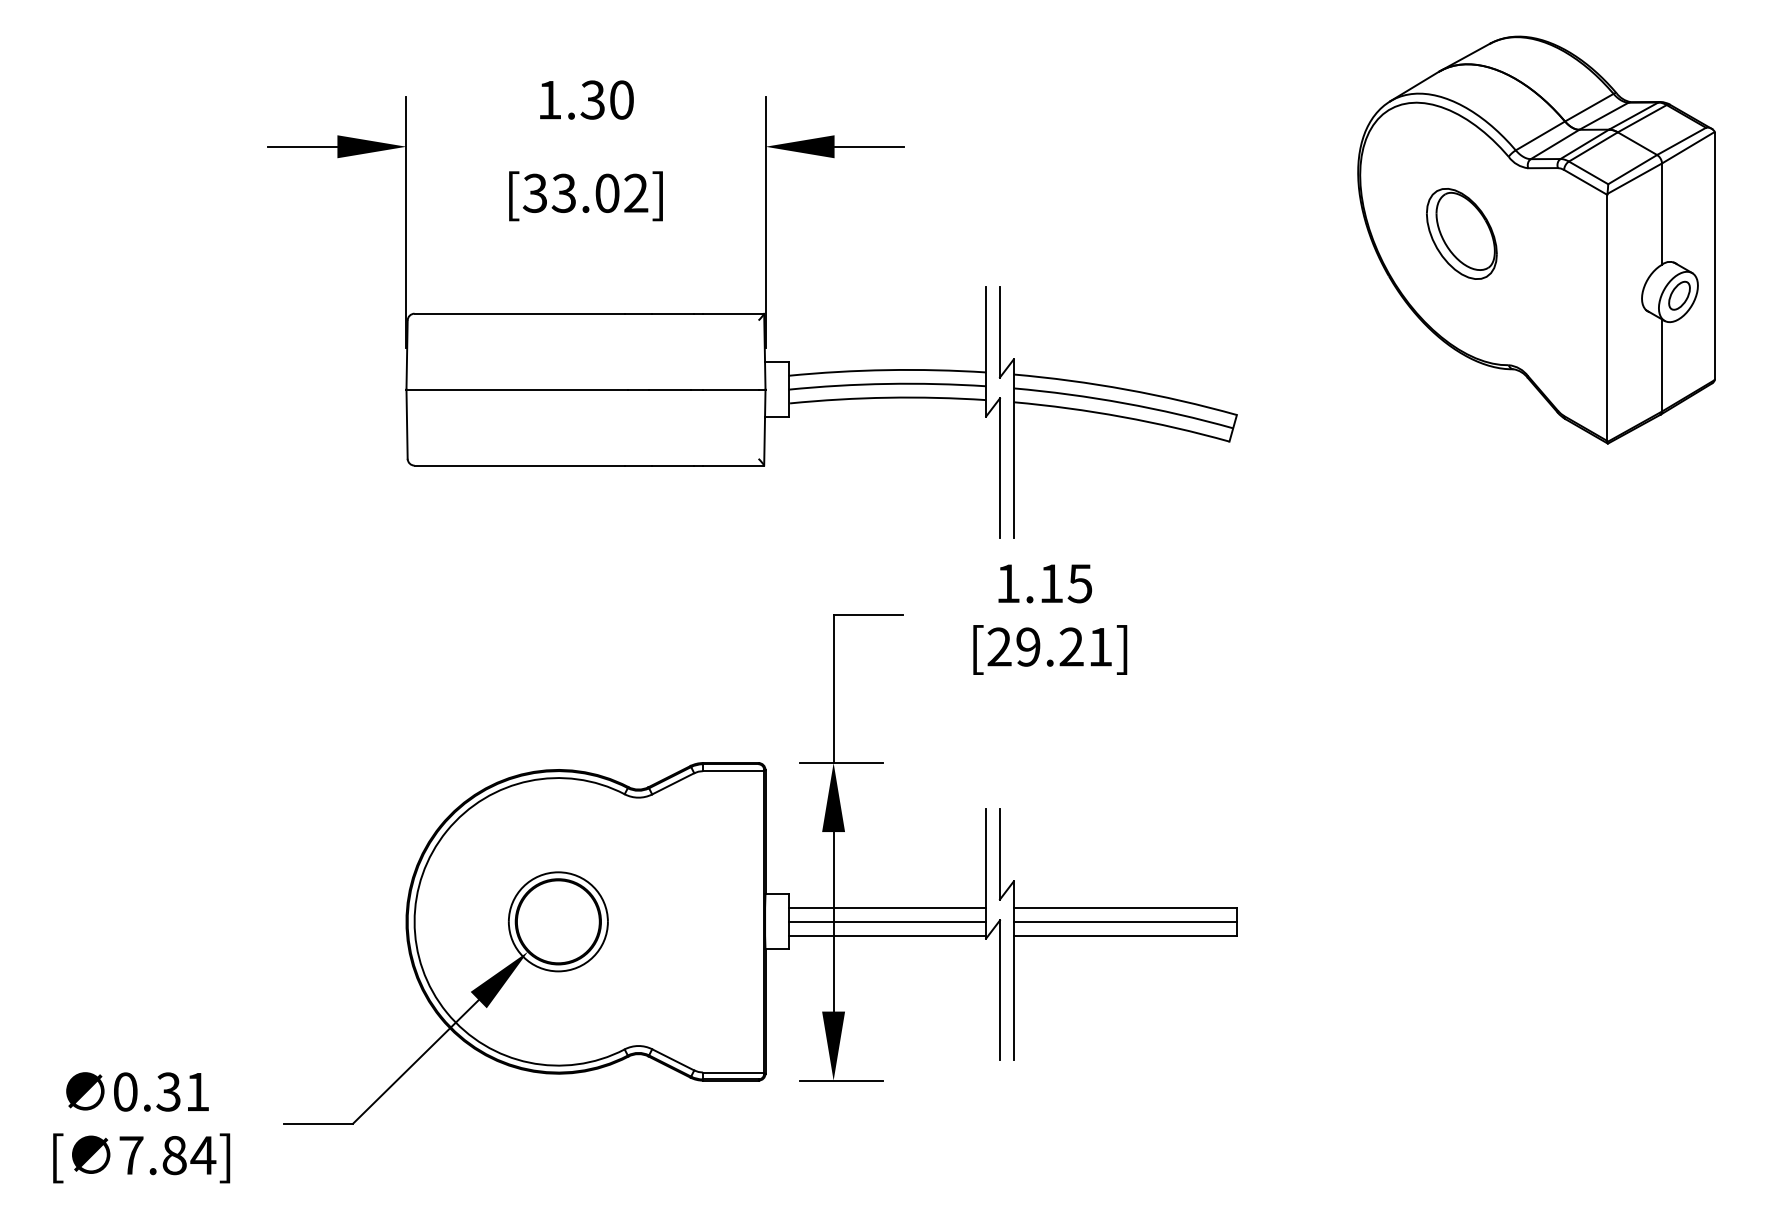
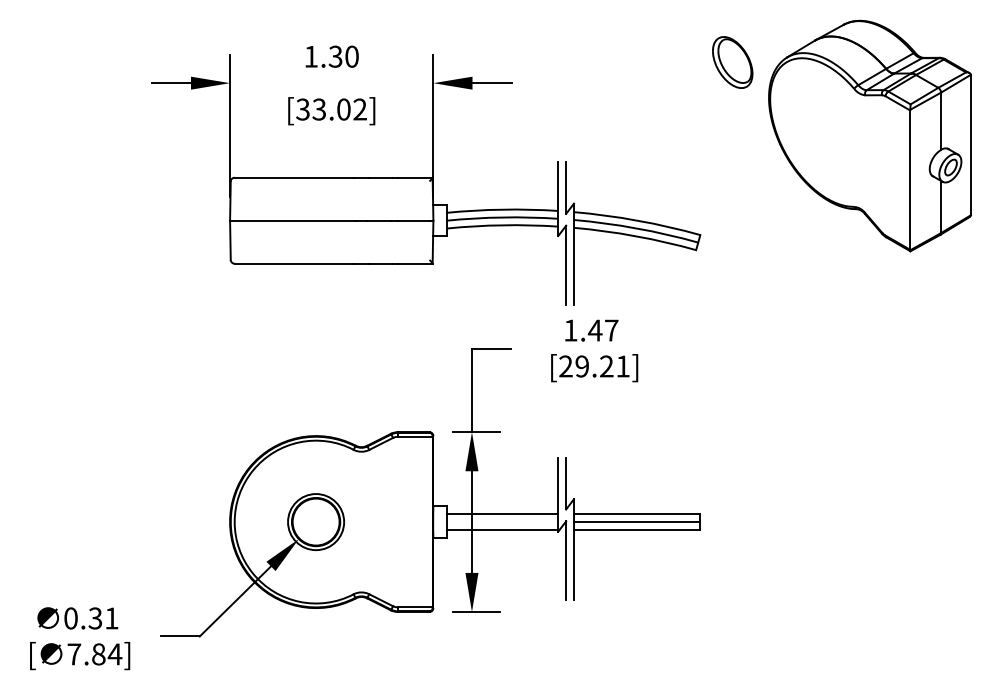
part: (1461, 233) -> (732, 62), moved
text: (1064, 583) -> (602, 330), 1.15 -> 1.47
line: (887, 922) -> (502, 522), removed

